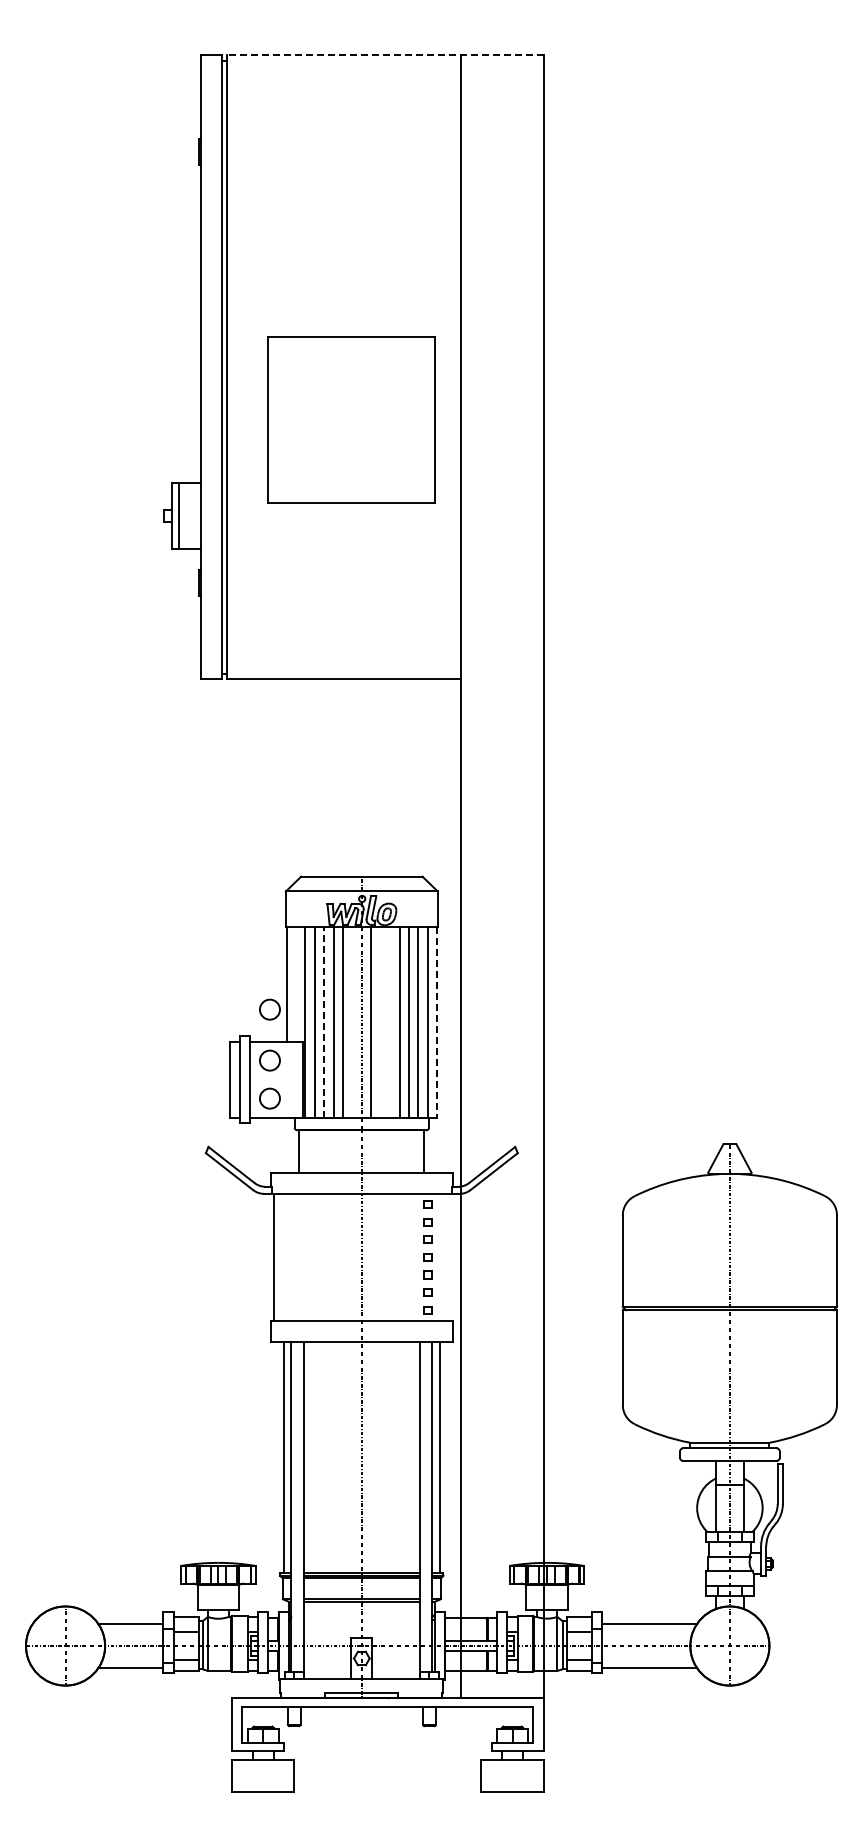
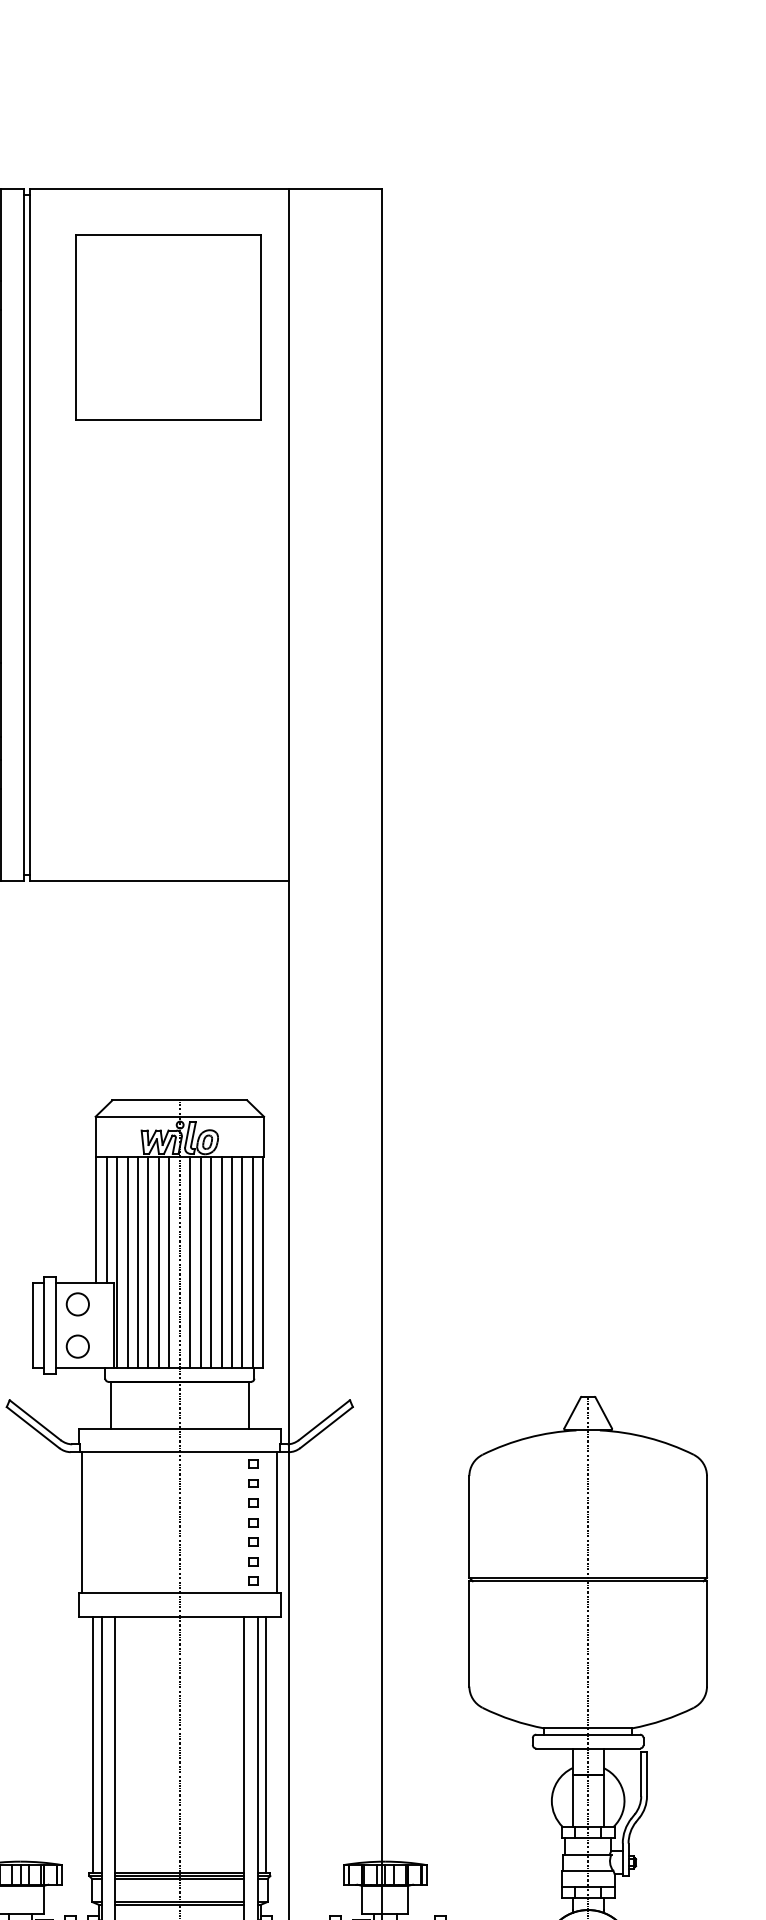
line: (385, 55) -> (206, 189), dashed -> solid
part: (351, 419) -> (168, 326), moved
line: (295, 984) -> (106, 1219), added
circle: (269, 1009) -> (77, 1247), removed
line: (324, 1022) -> (138, 1262), dashed -> solid
line: (352, 1022) -> (169, 1262), added
line: (380, 1022) -> (200, 1262), added
line: (390, 1022) -> (211, 1262), added
line: (437, 1023) -> (263, 1263), dashed -> solid
line: (449, 1256) -> (277, 1521), added

